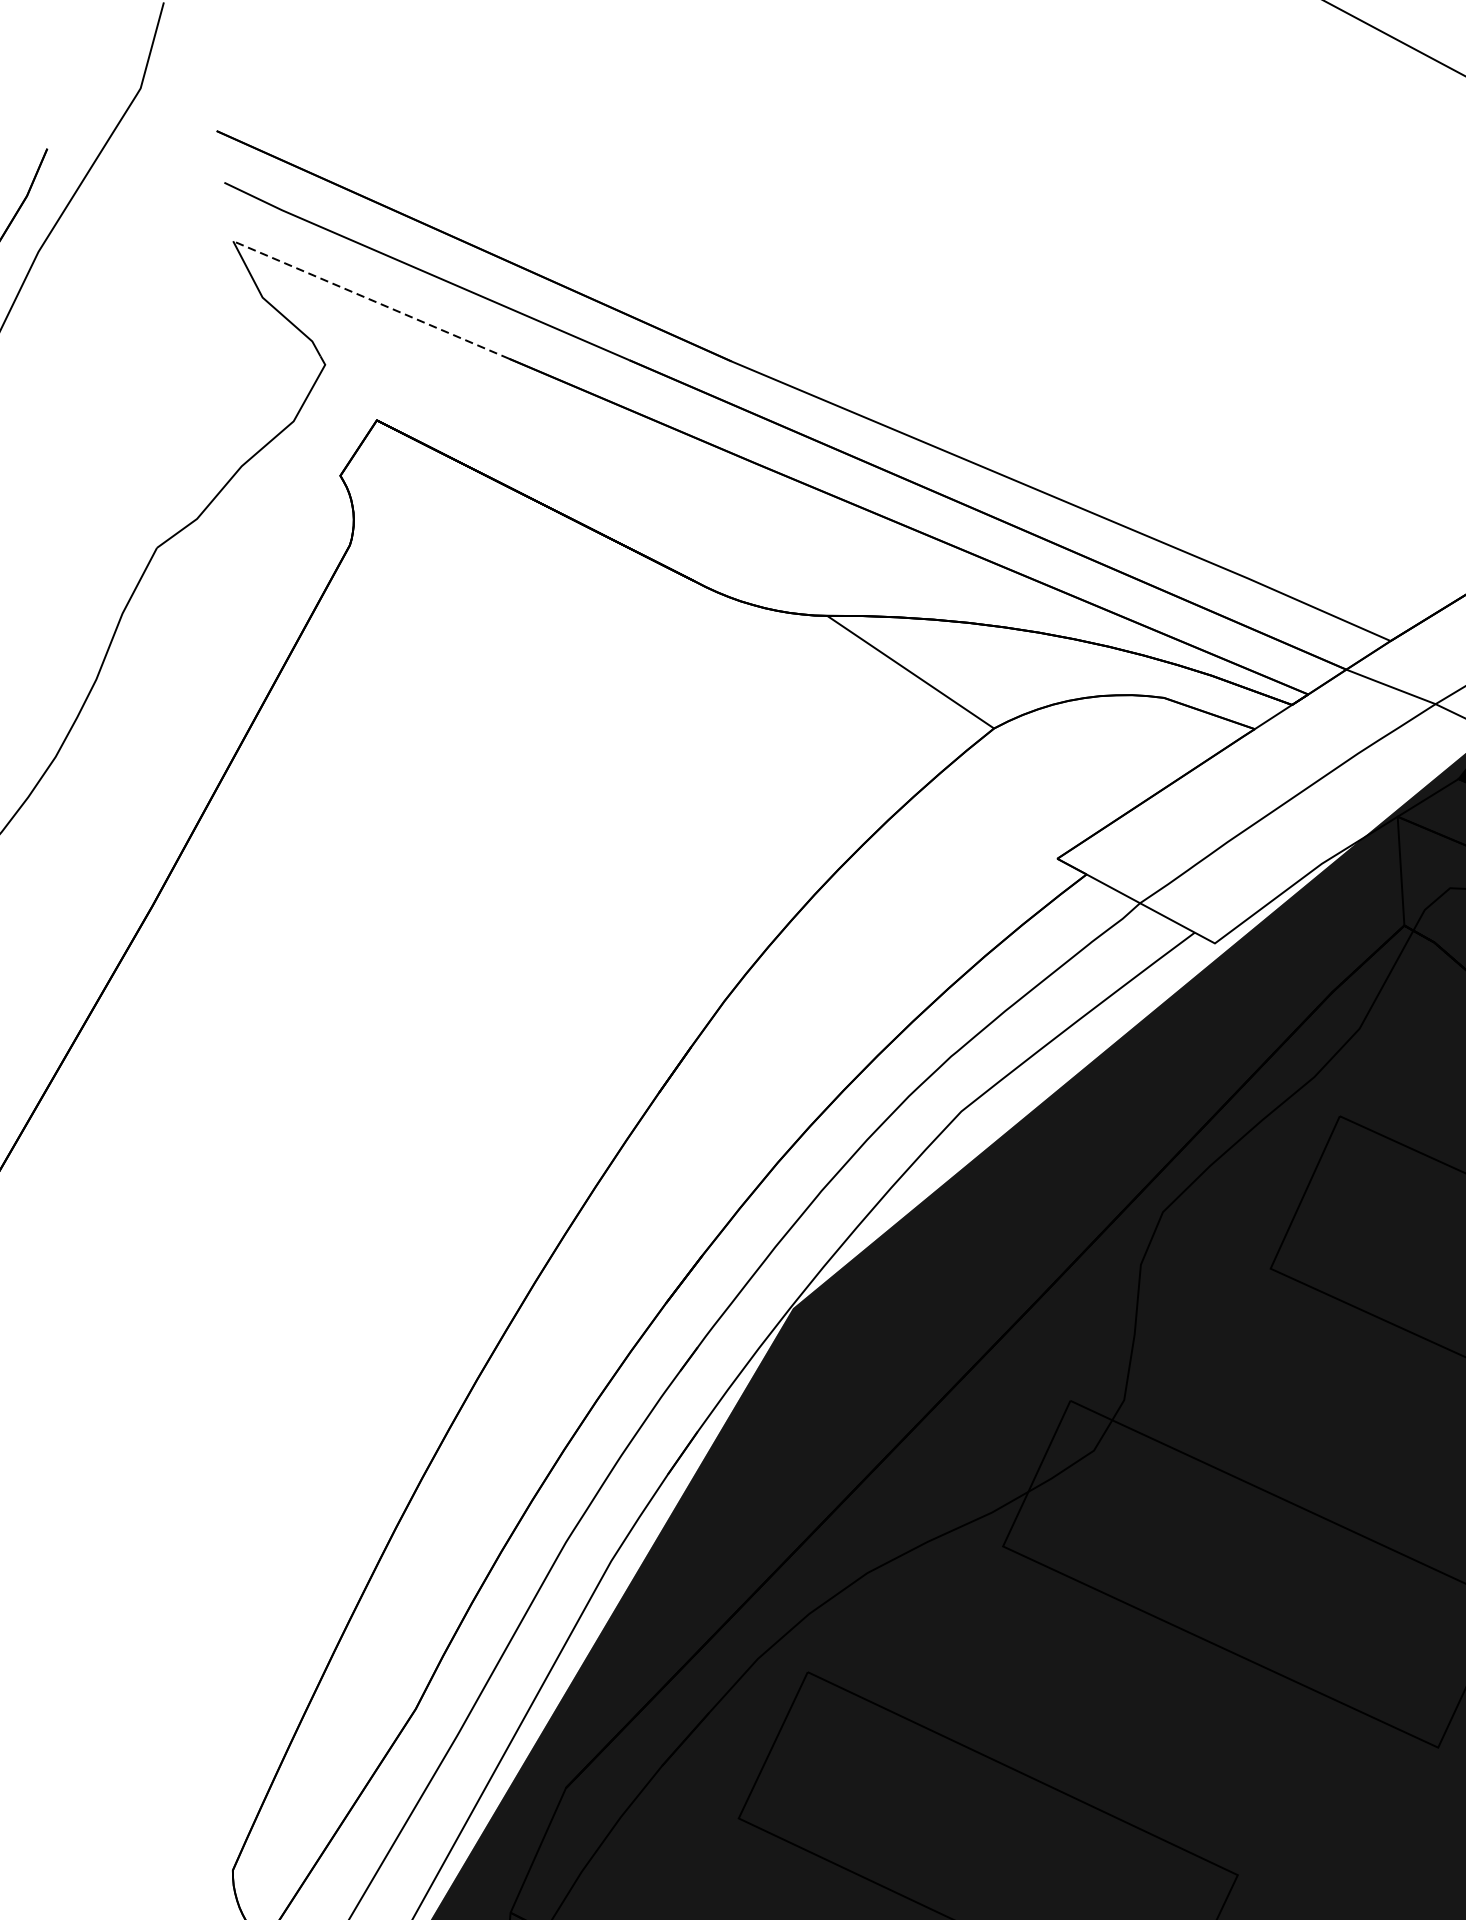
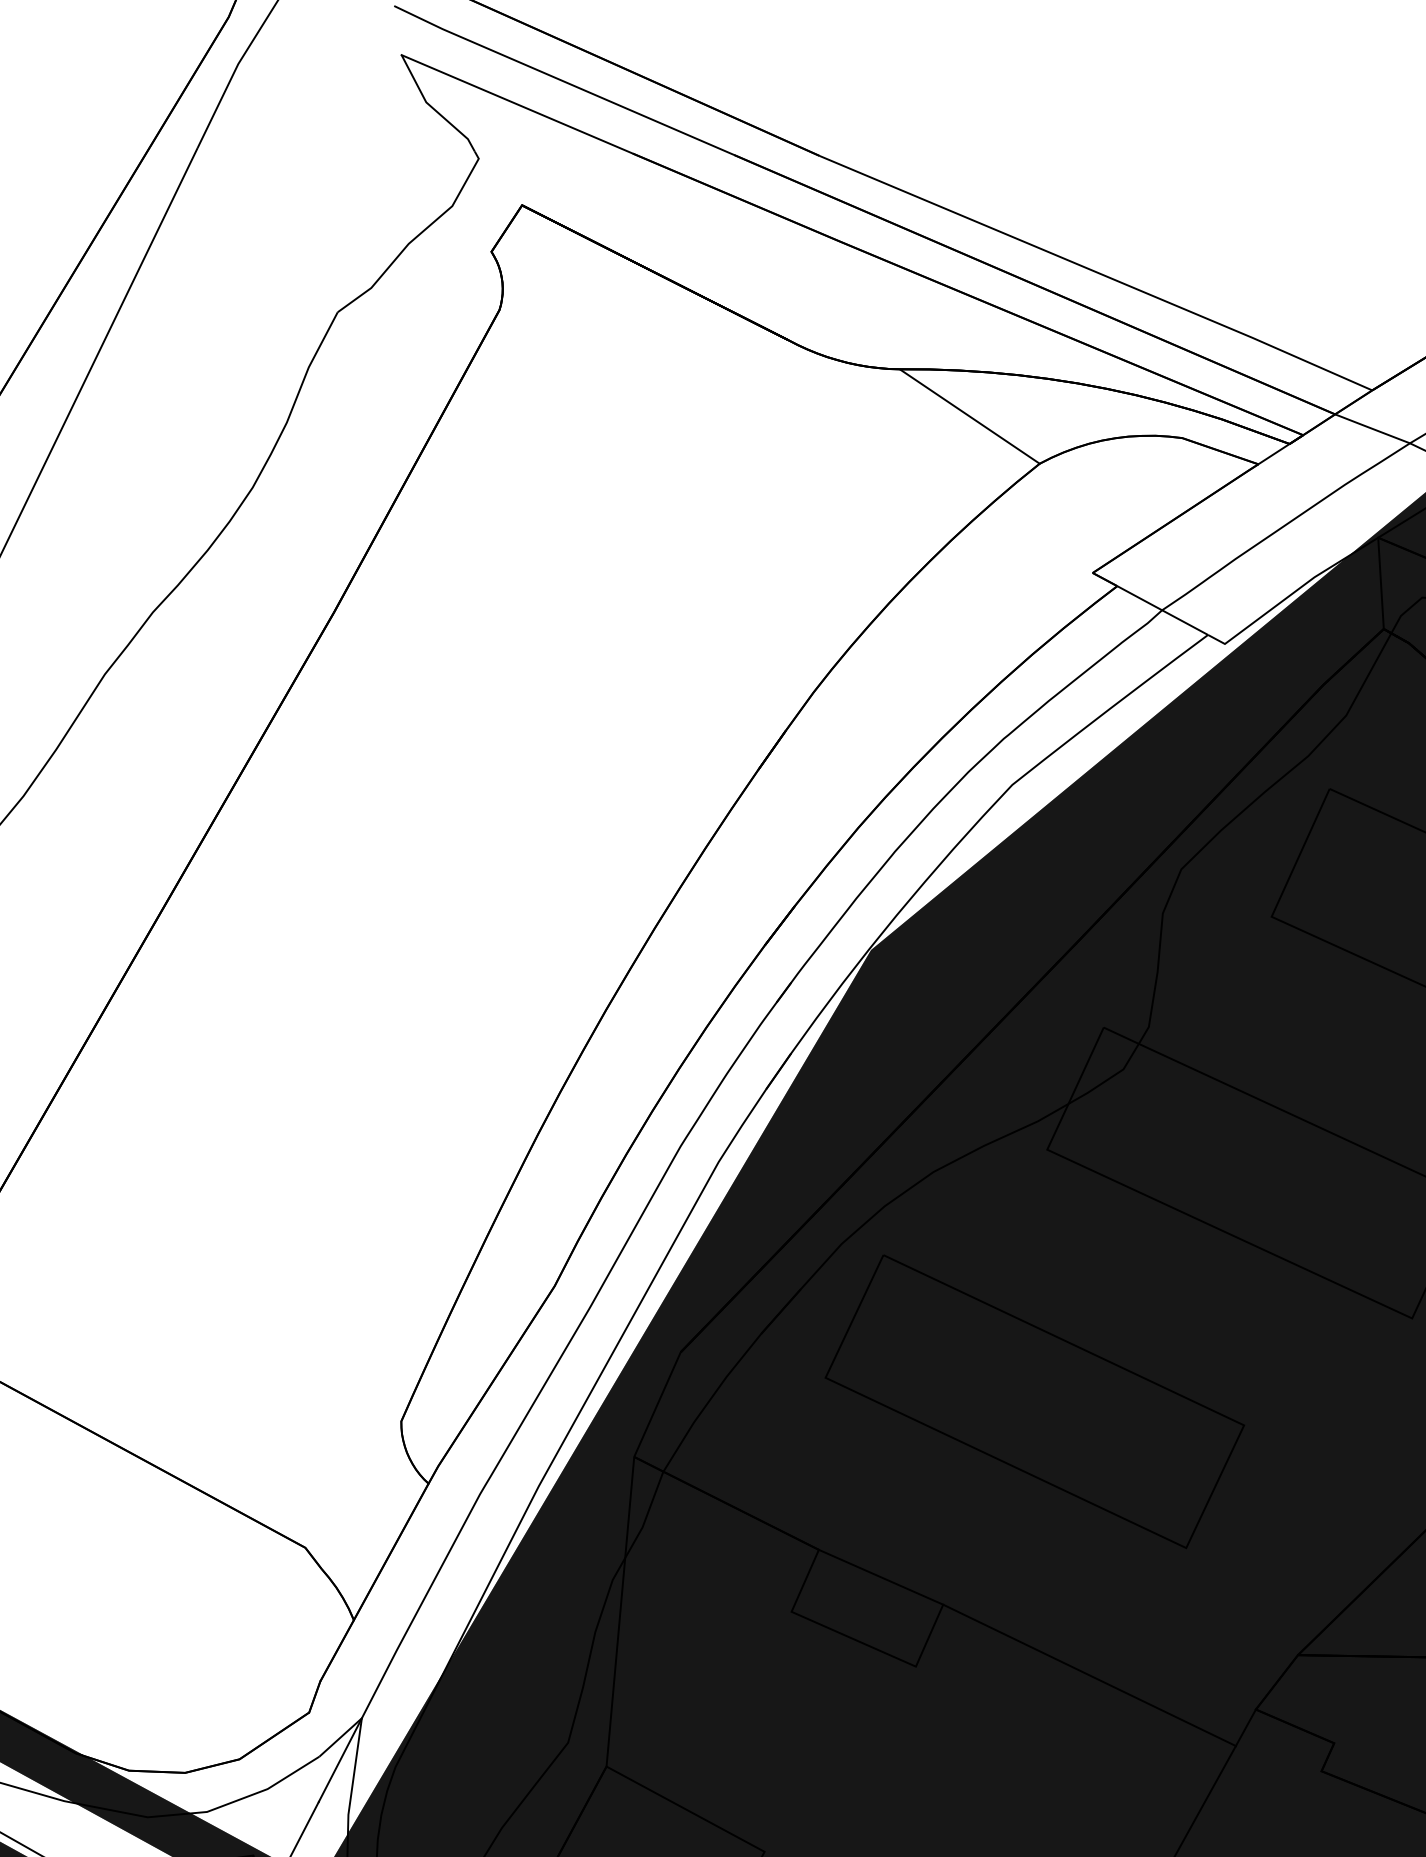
line: (371, 300) -> (517, 104), dashed -> solid

